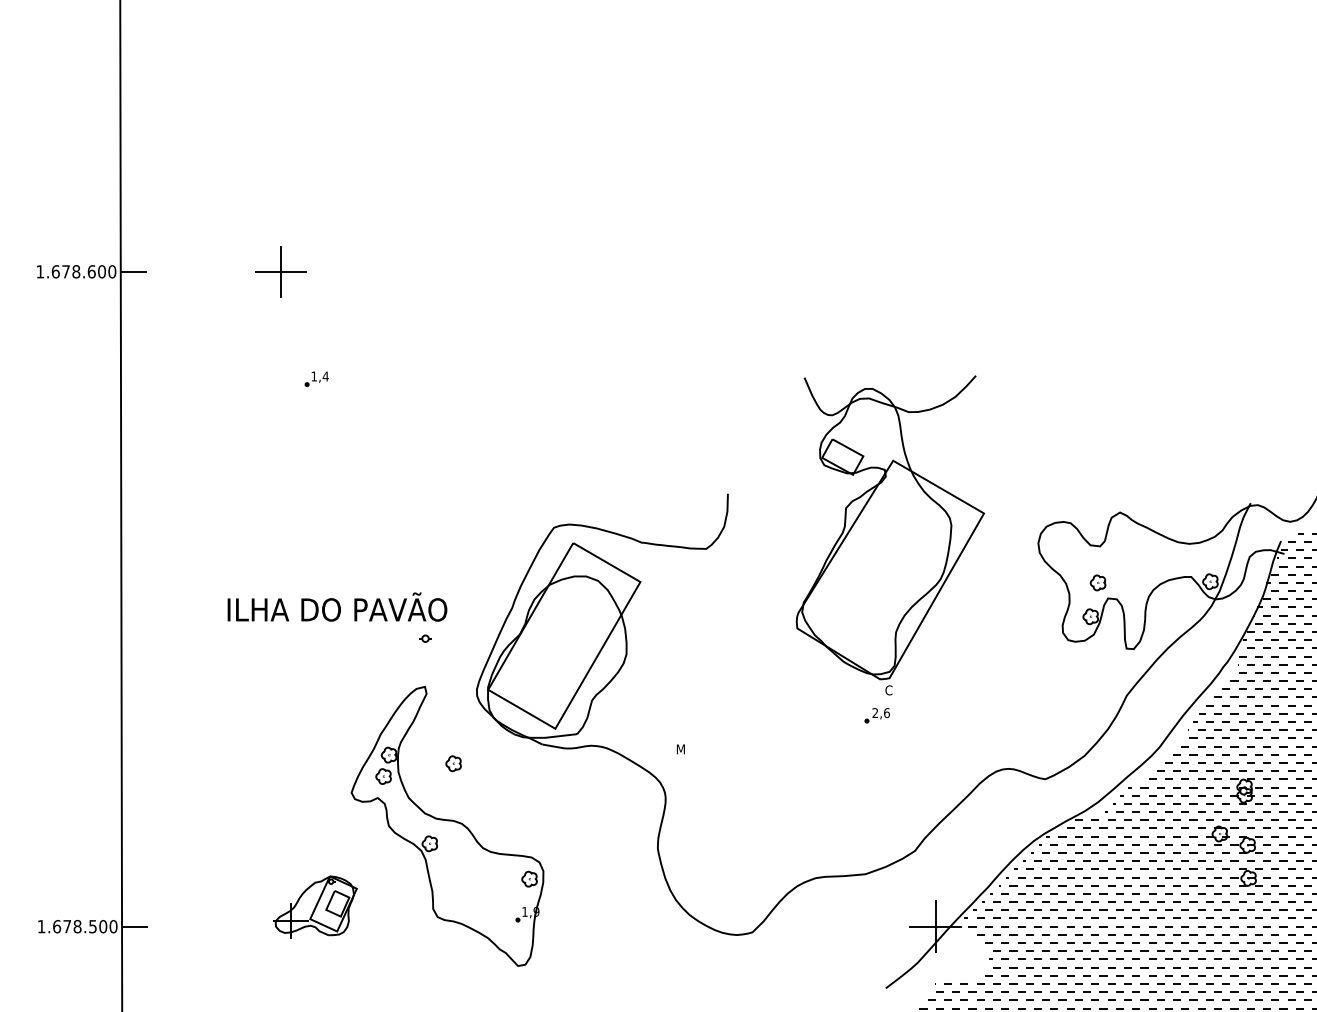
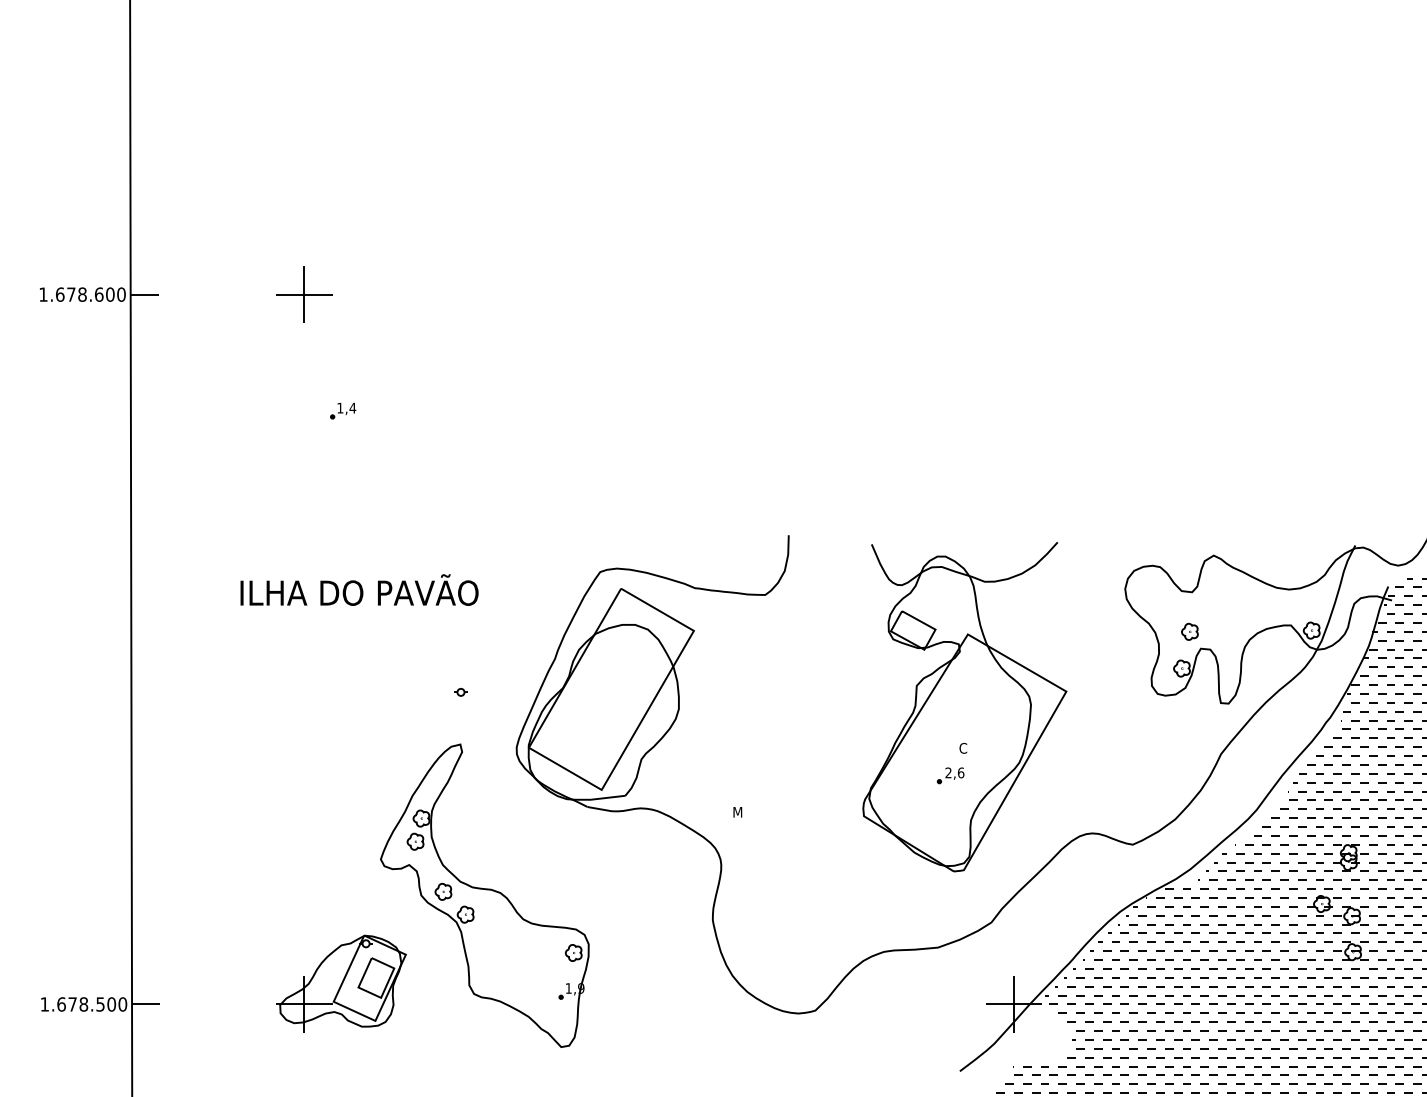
part: (890, 528) -> (964, 707), moved
text: (337, 606) -> (359, 589), moved
part: (453, 763) -> (443, 891), moved
part: (315, 907) -> (341, 983), size x1.43

